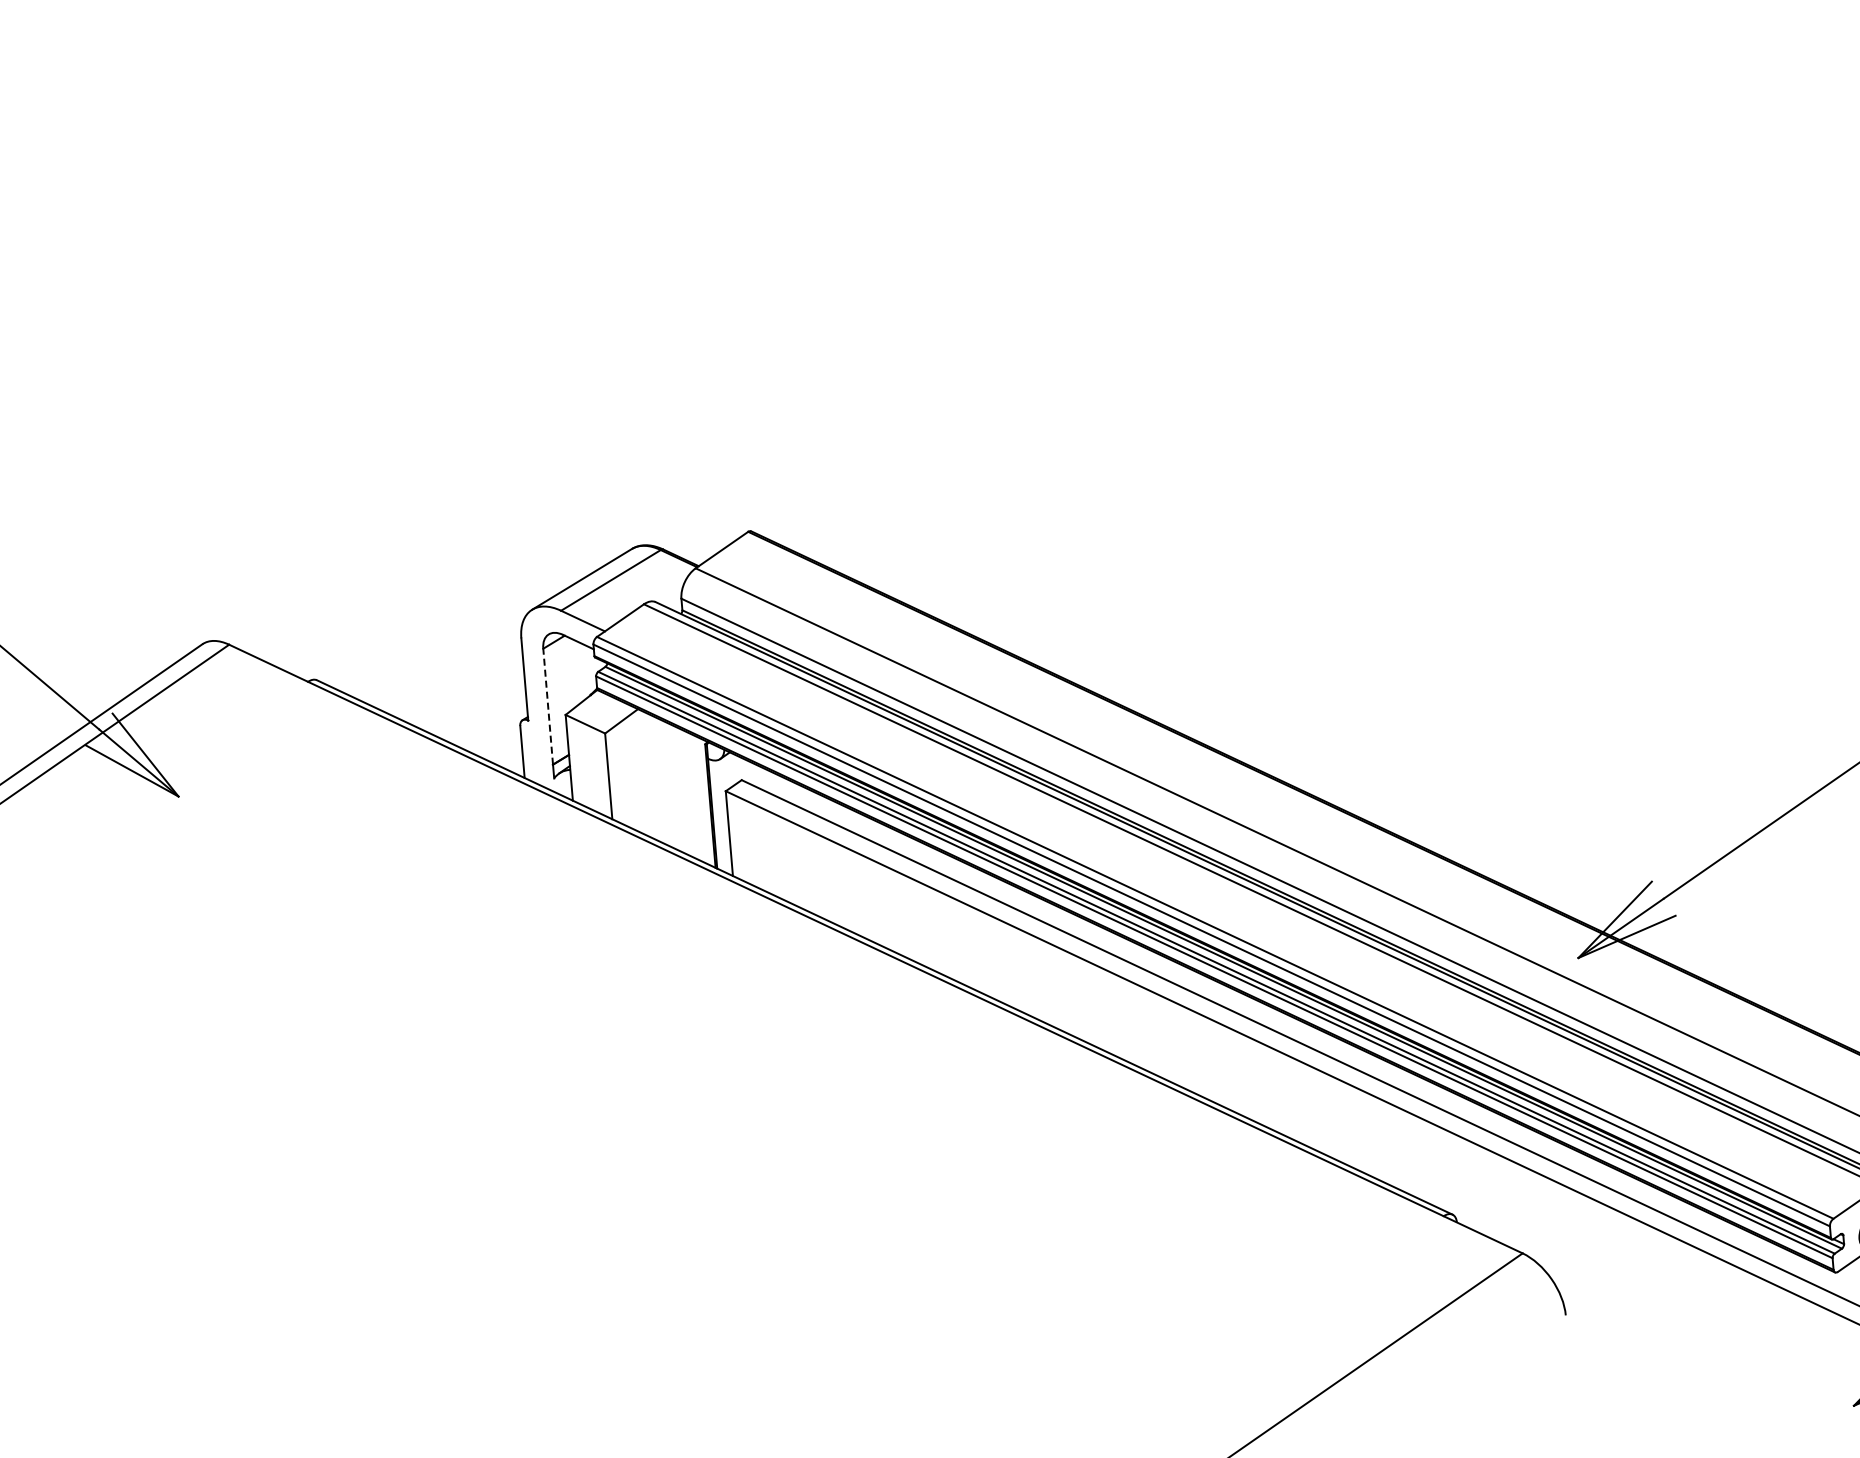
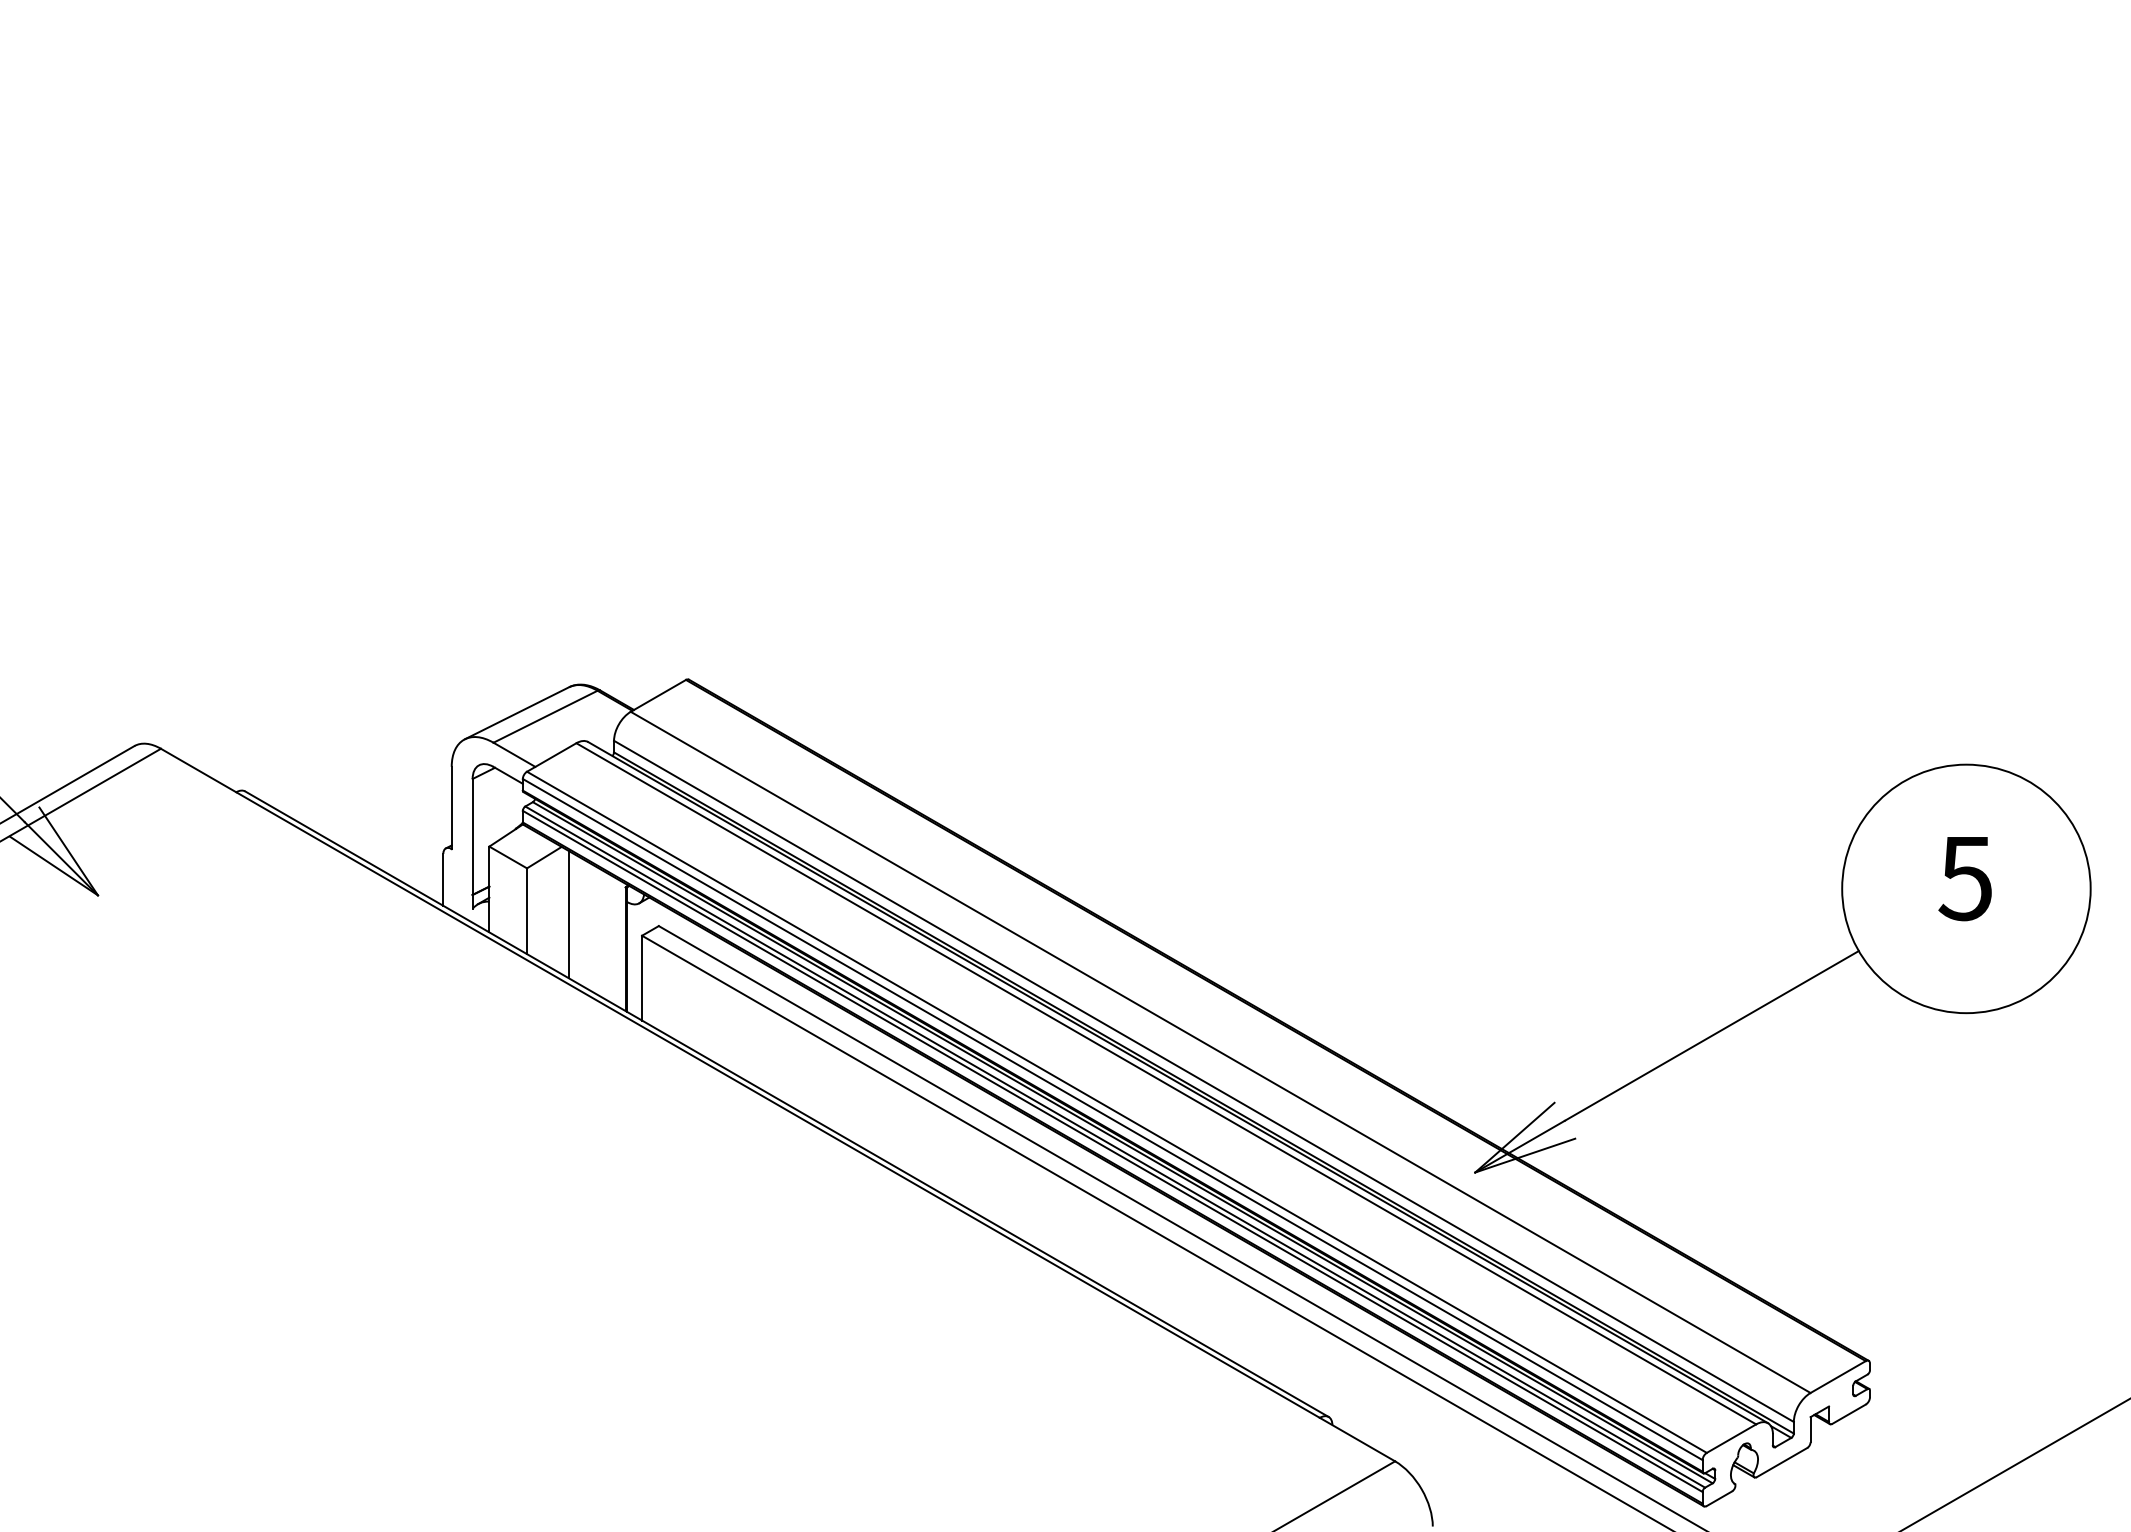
line: (547, 706) -> (472, 836), dashed -> solid
line: (650, 776) -> (568, 914), added

